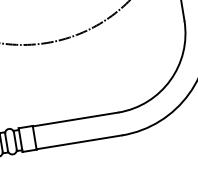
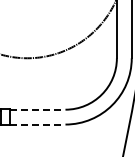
line: (75, 119) -> (37, 109), solid -> dashed
line: (78, 142) -> (37, 124), solid -> dashed

